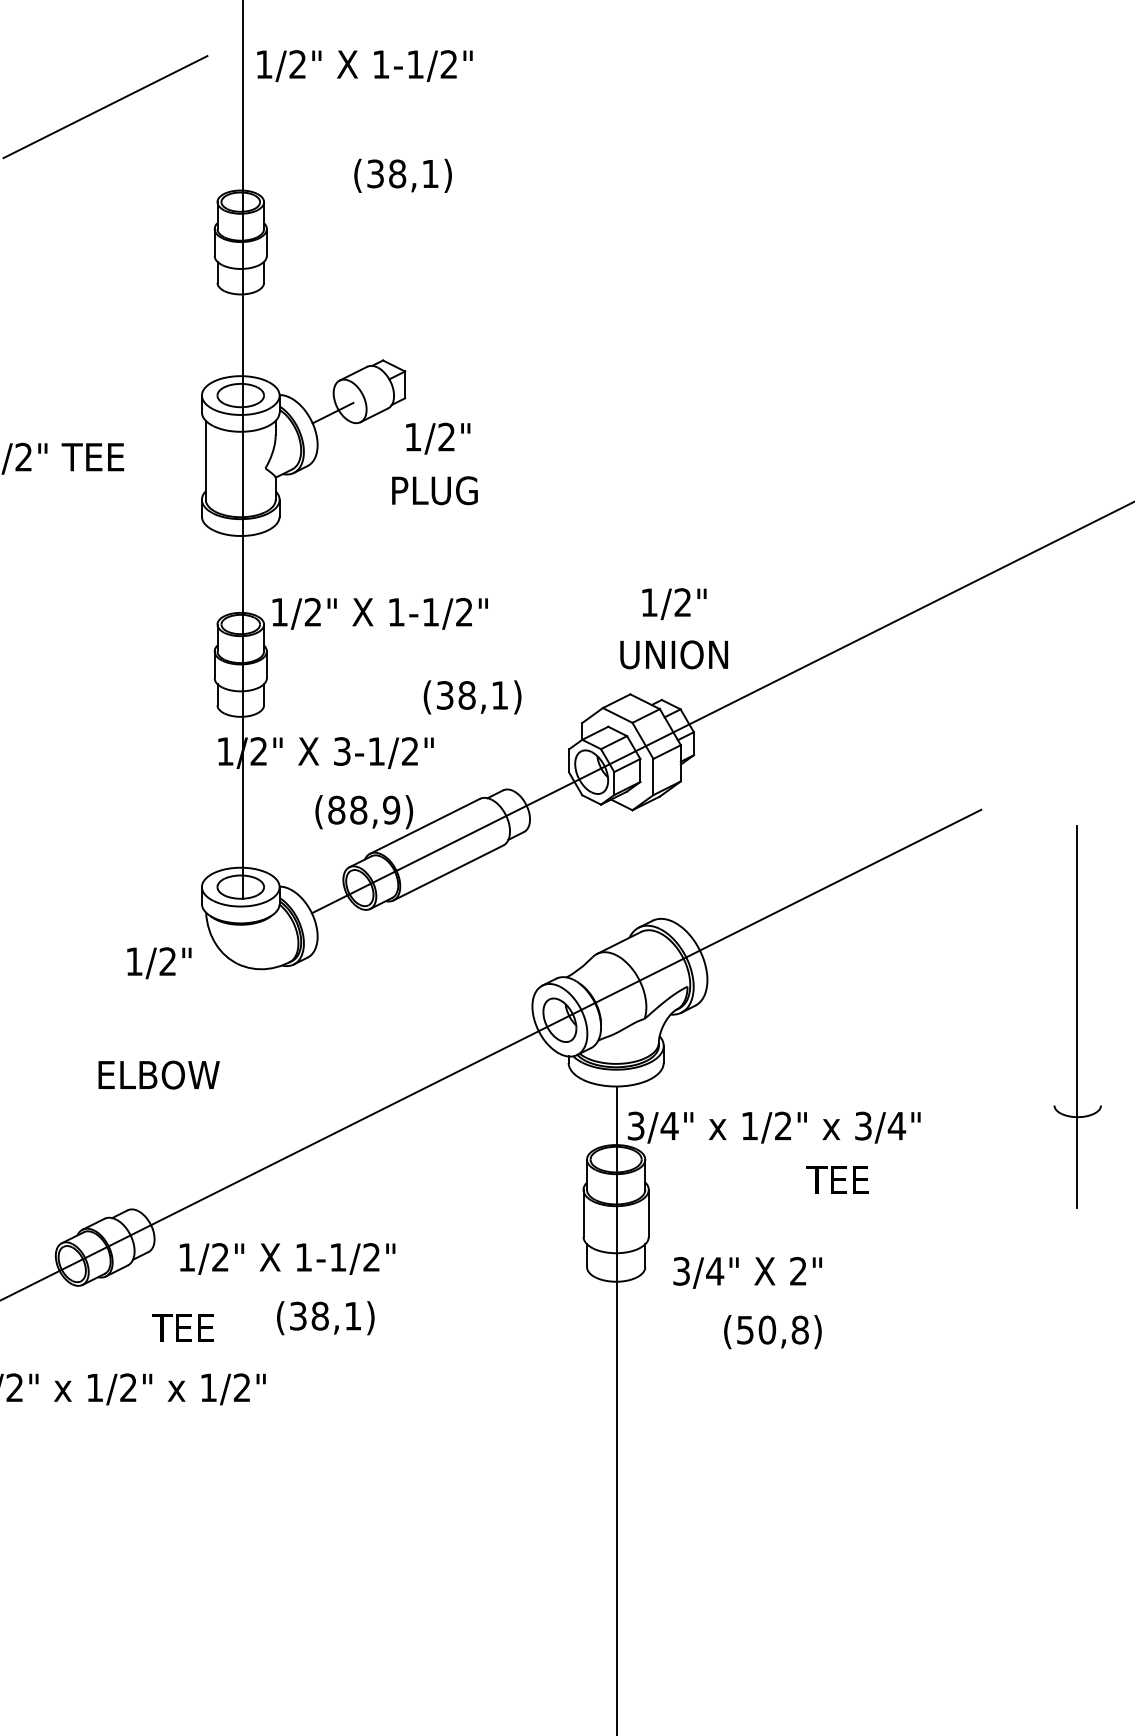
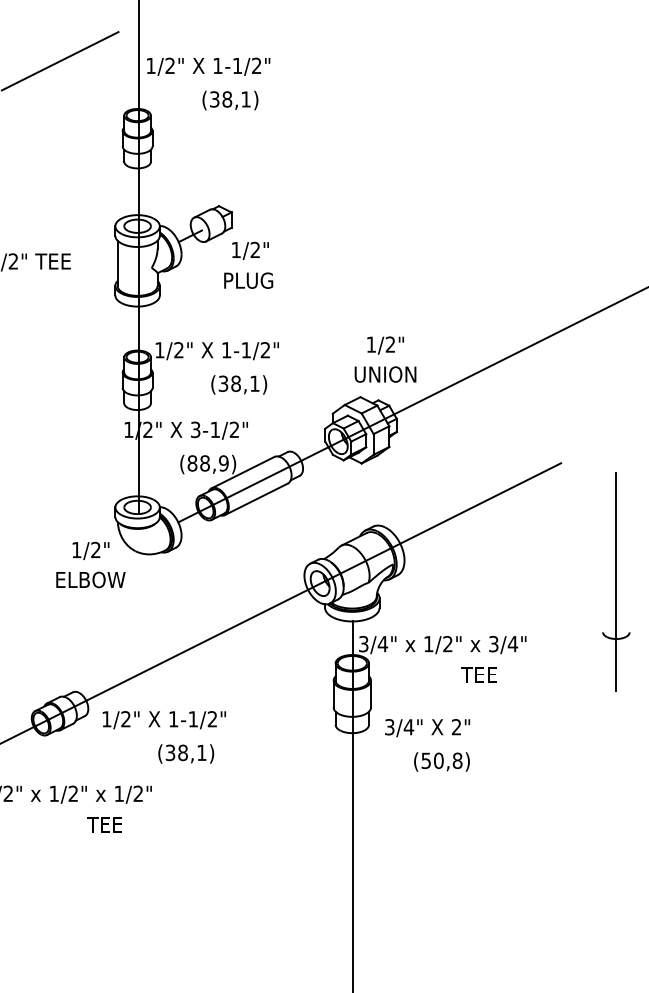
text: (364, 65) -> (208, 66), moved
text: (473, 696) -> (239, 384), moved
text: (158, 1074) -> (90, 579), moved
text: (182, 1327) -> (104, 824), moved

